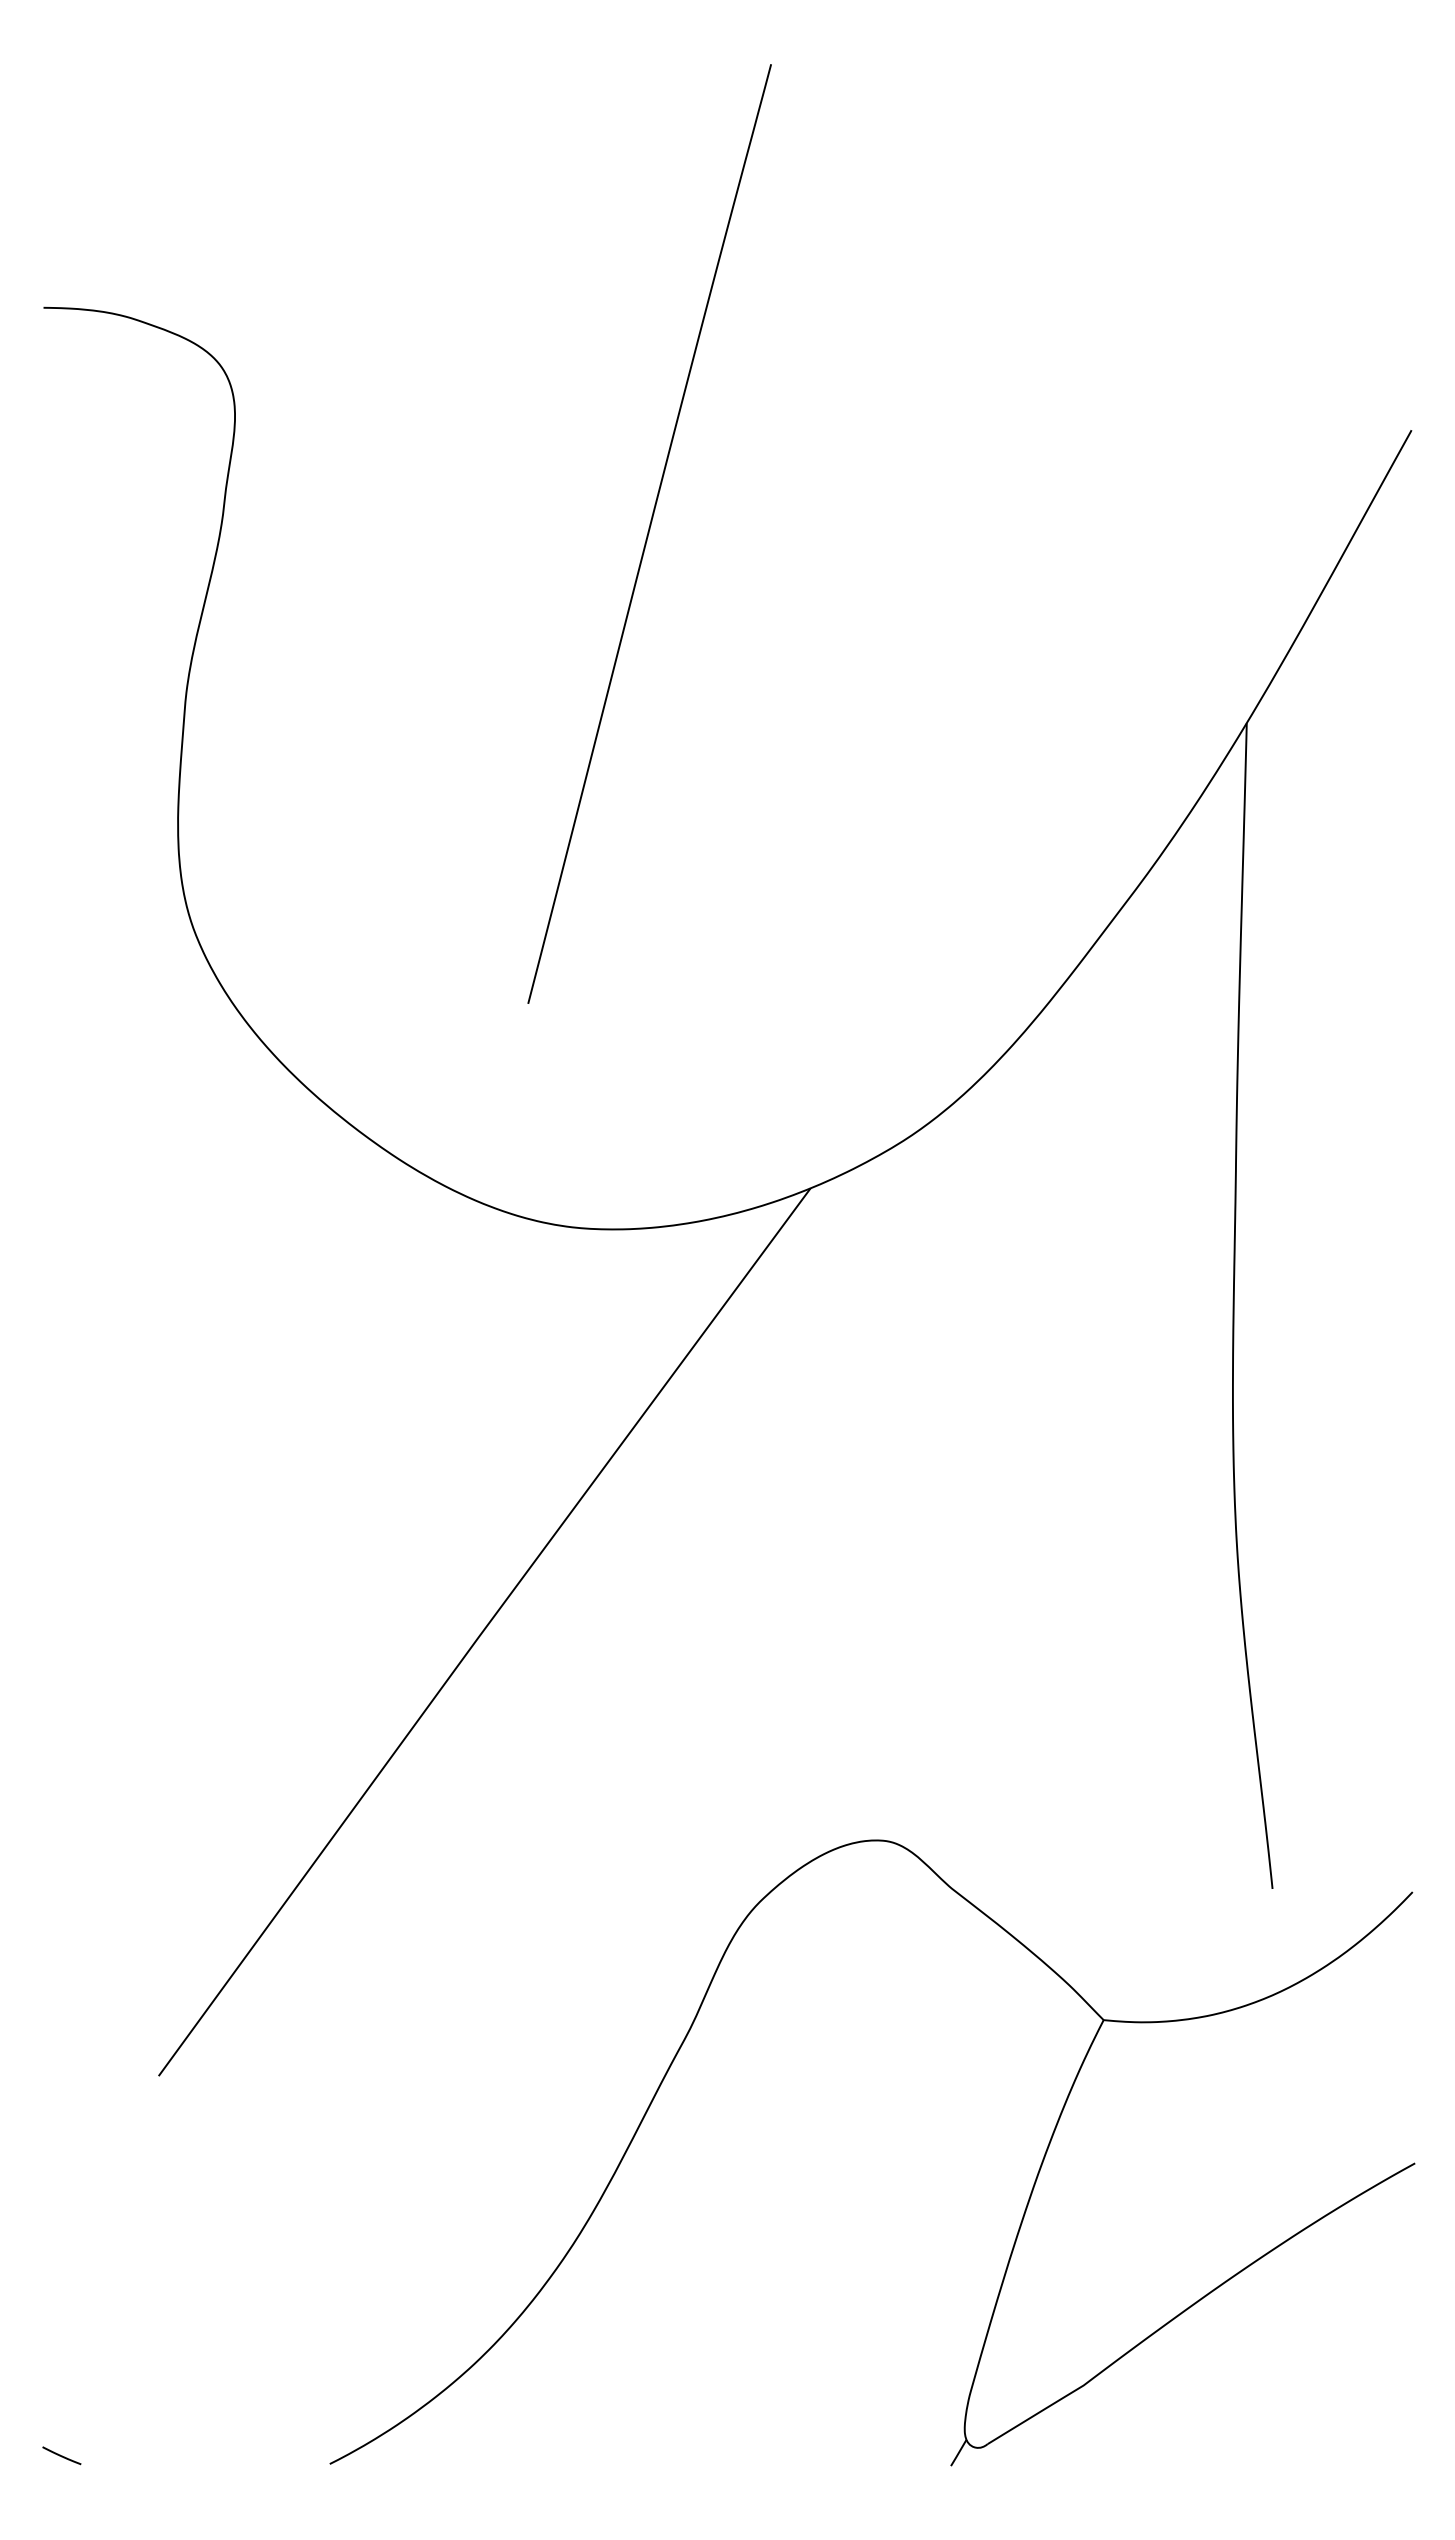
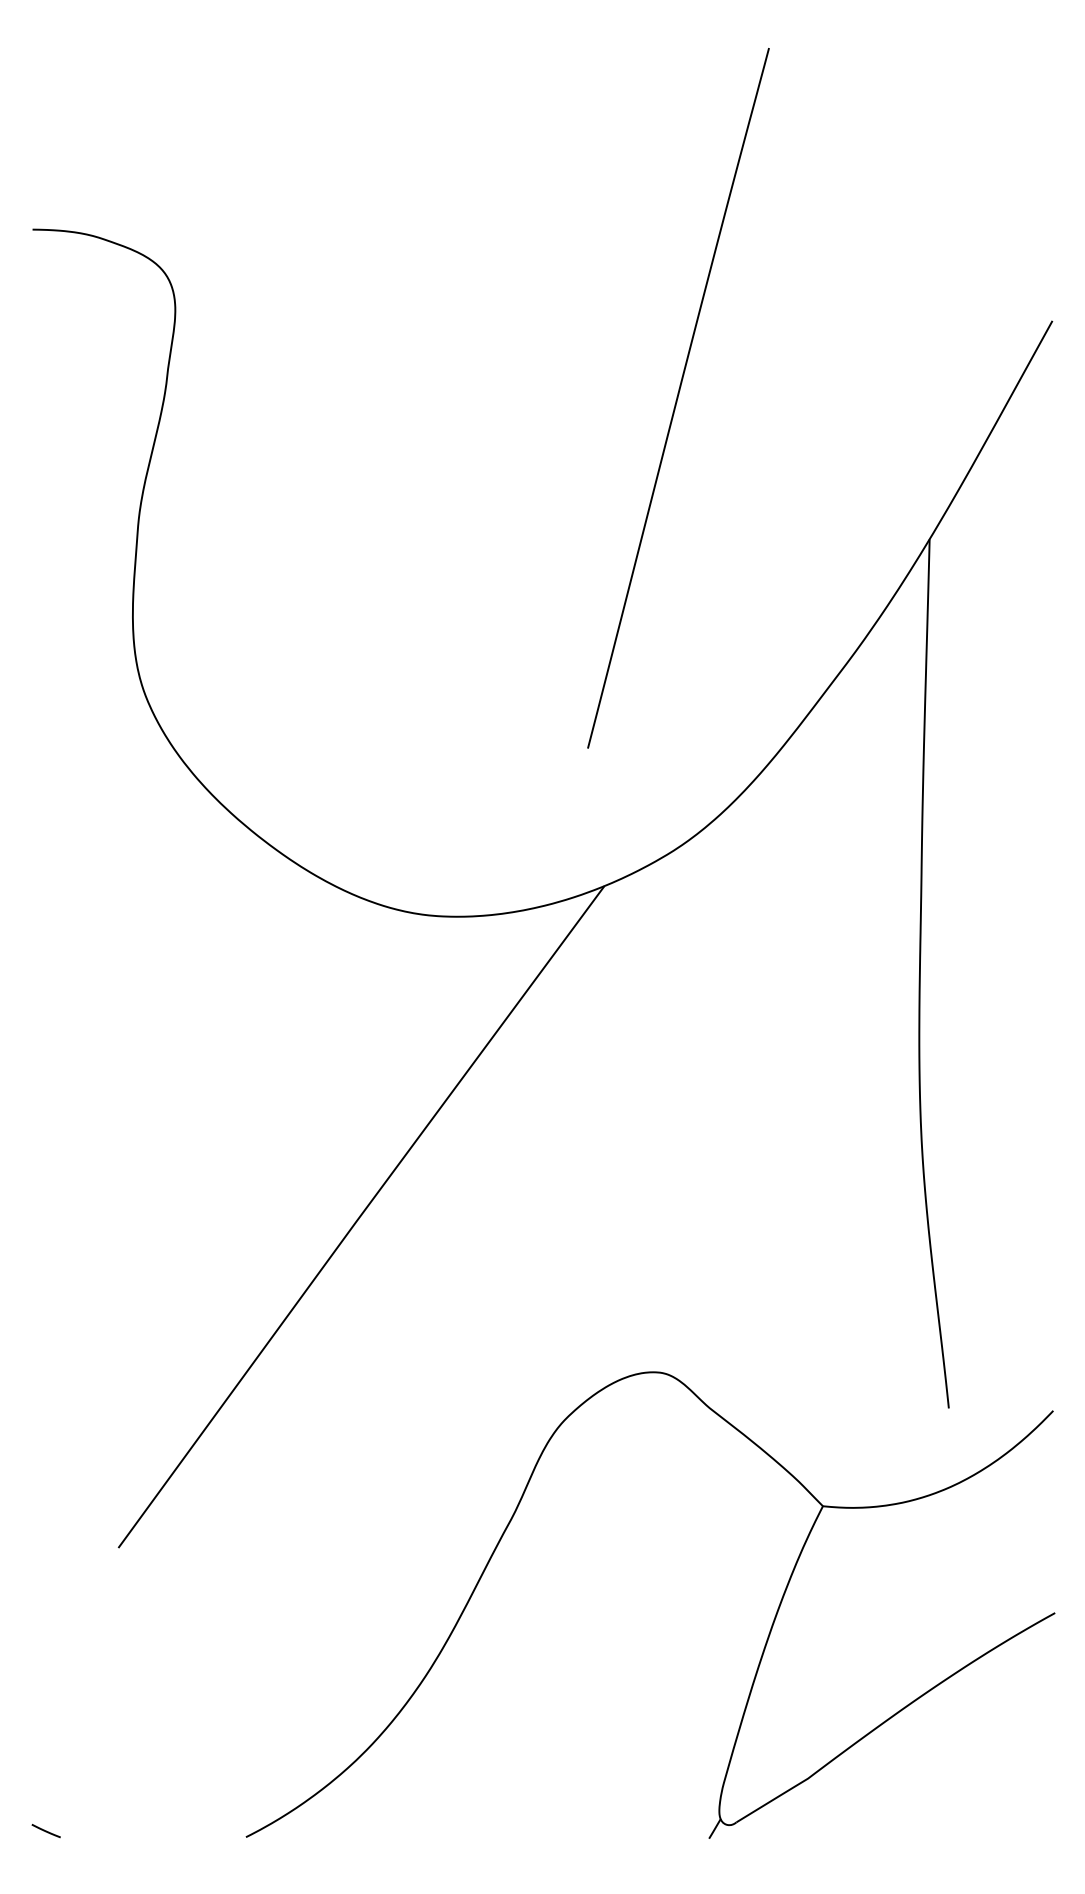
curve: (649, 534) -> (678, 398), moved

